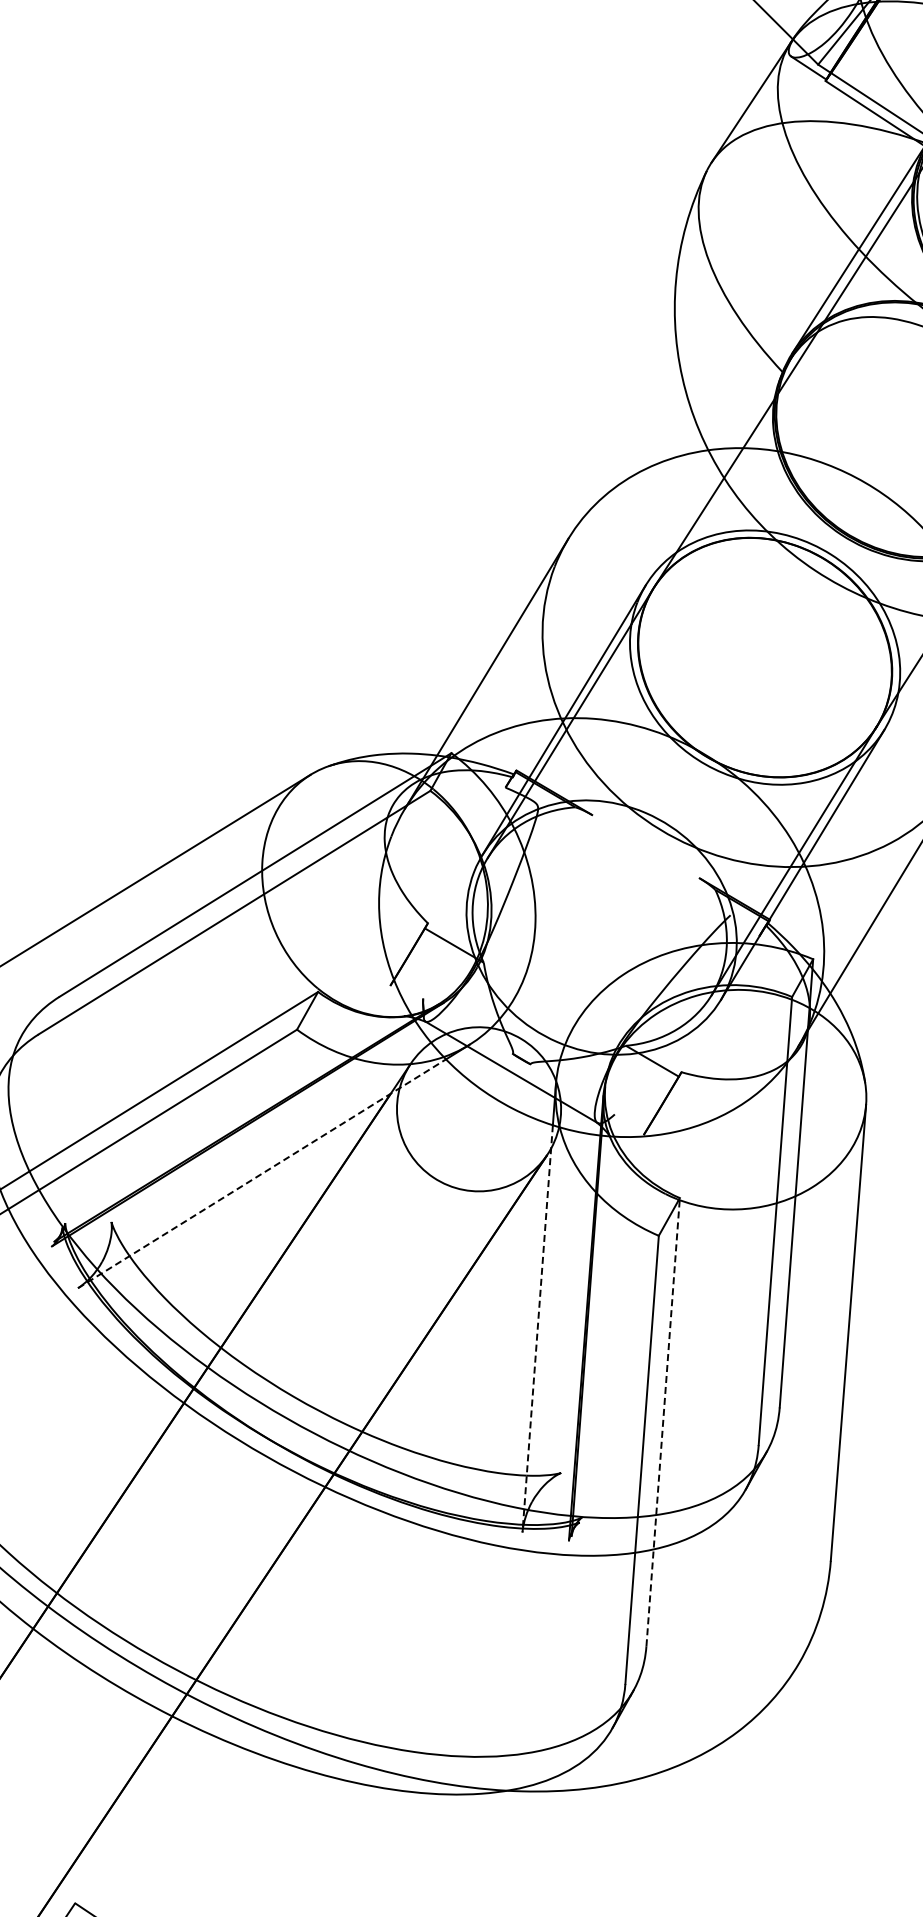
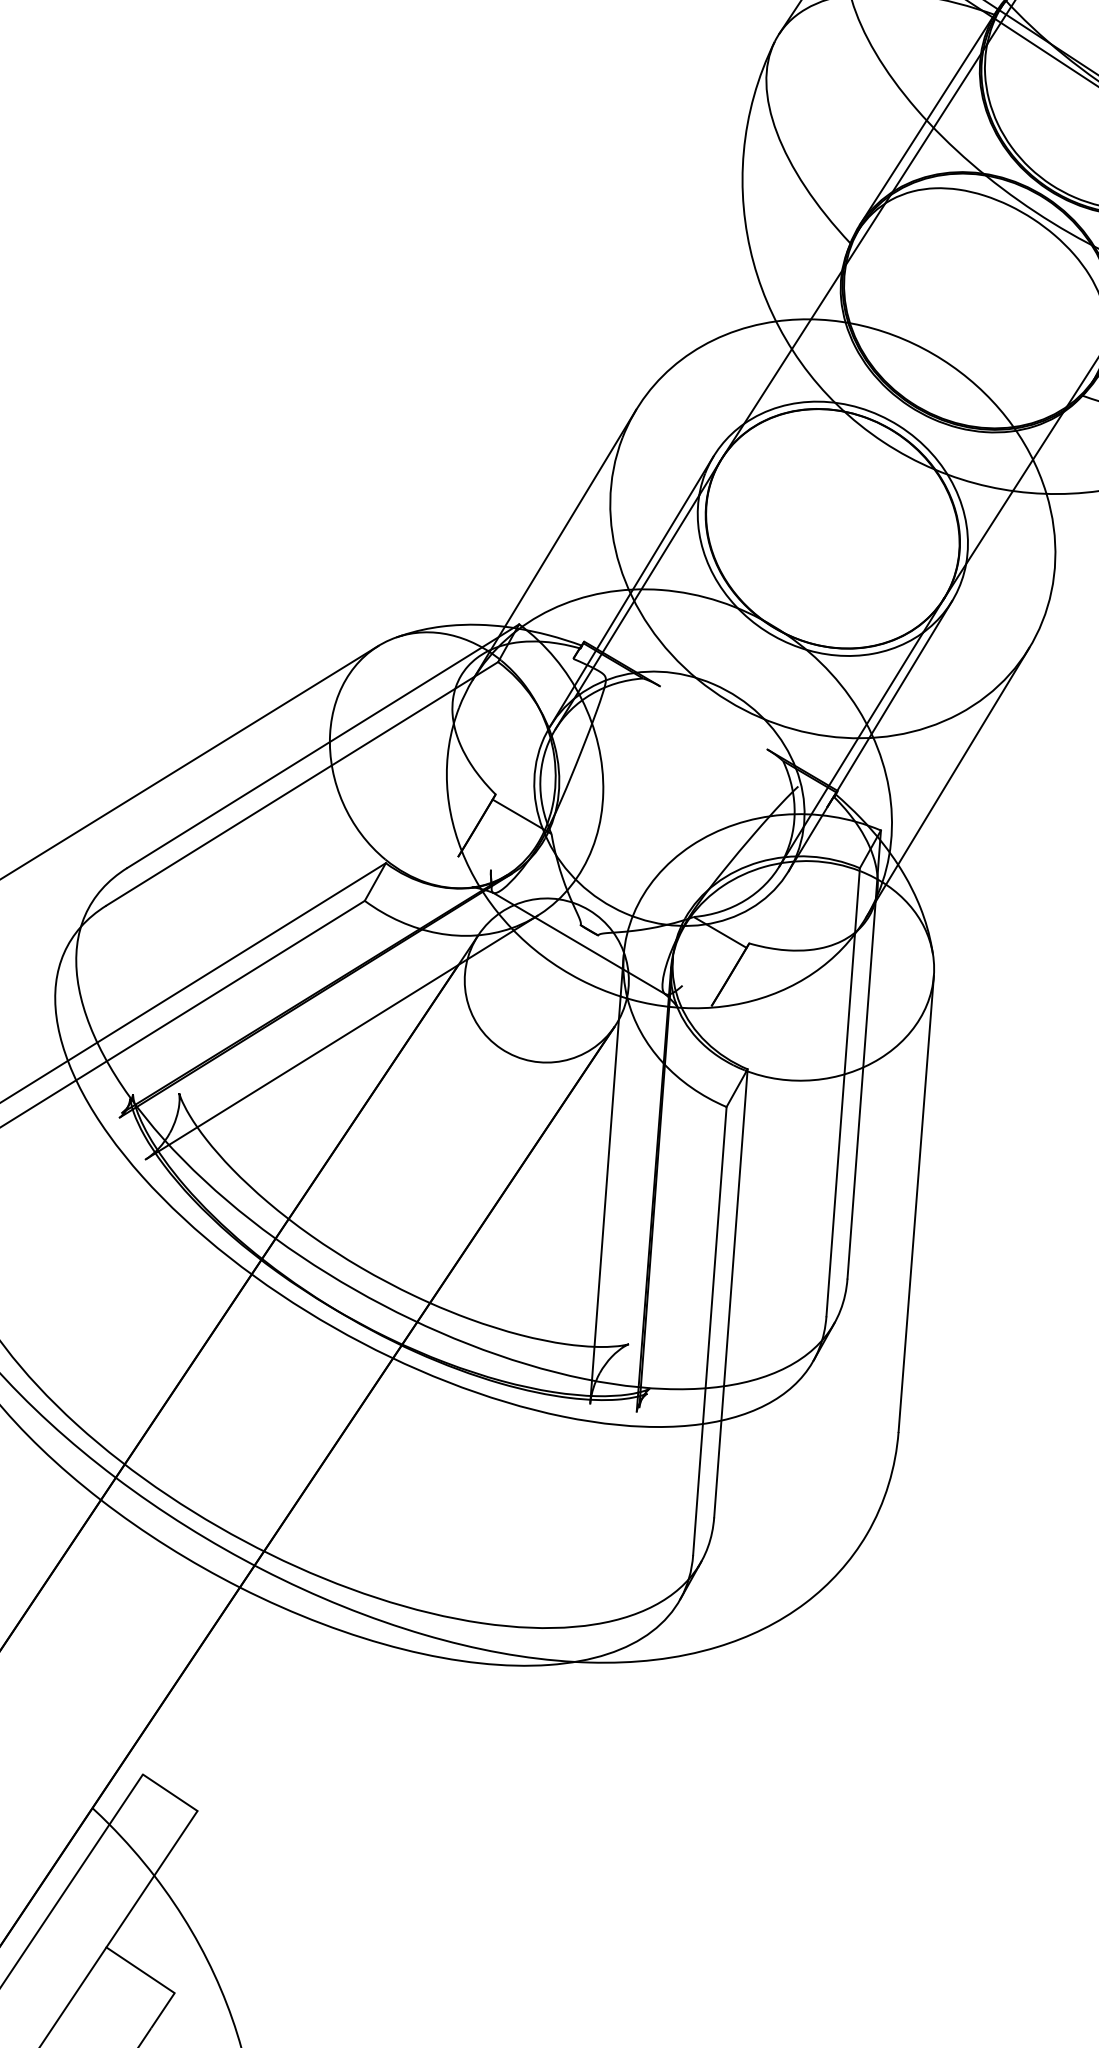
line: (261, 1173) -> (329, 1044), dashed -> solid
line: (537, 1329) -> (605, 1200), dashed -> solid
line: (662, 1422) -> (730, 1293), dashed -> solid

